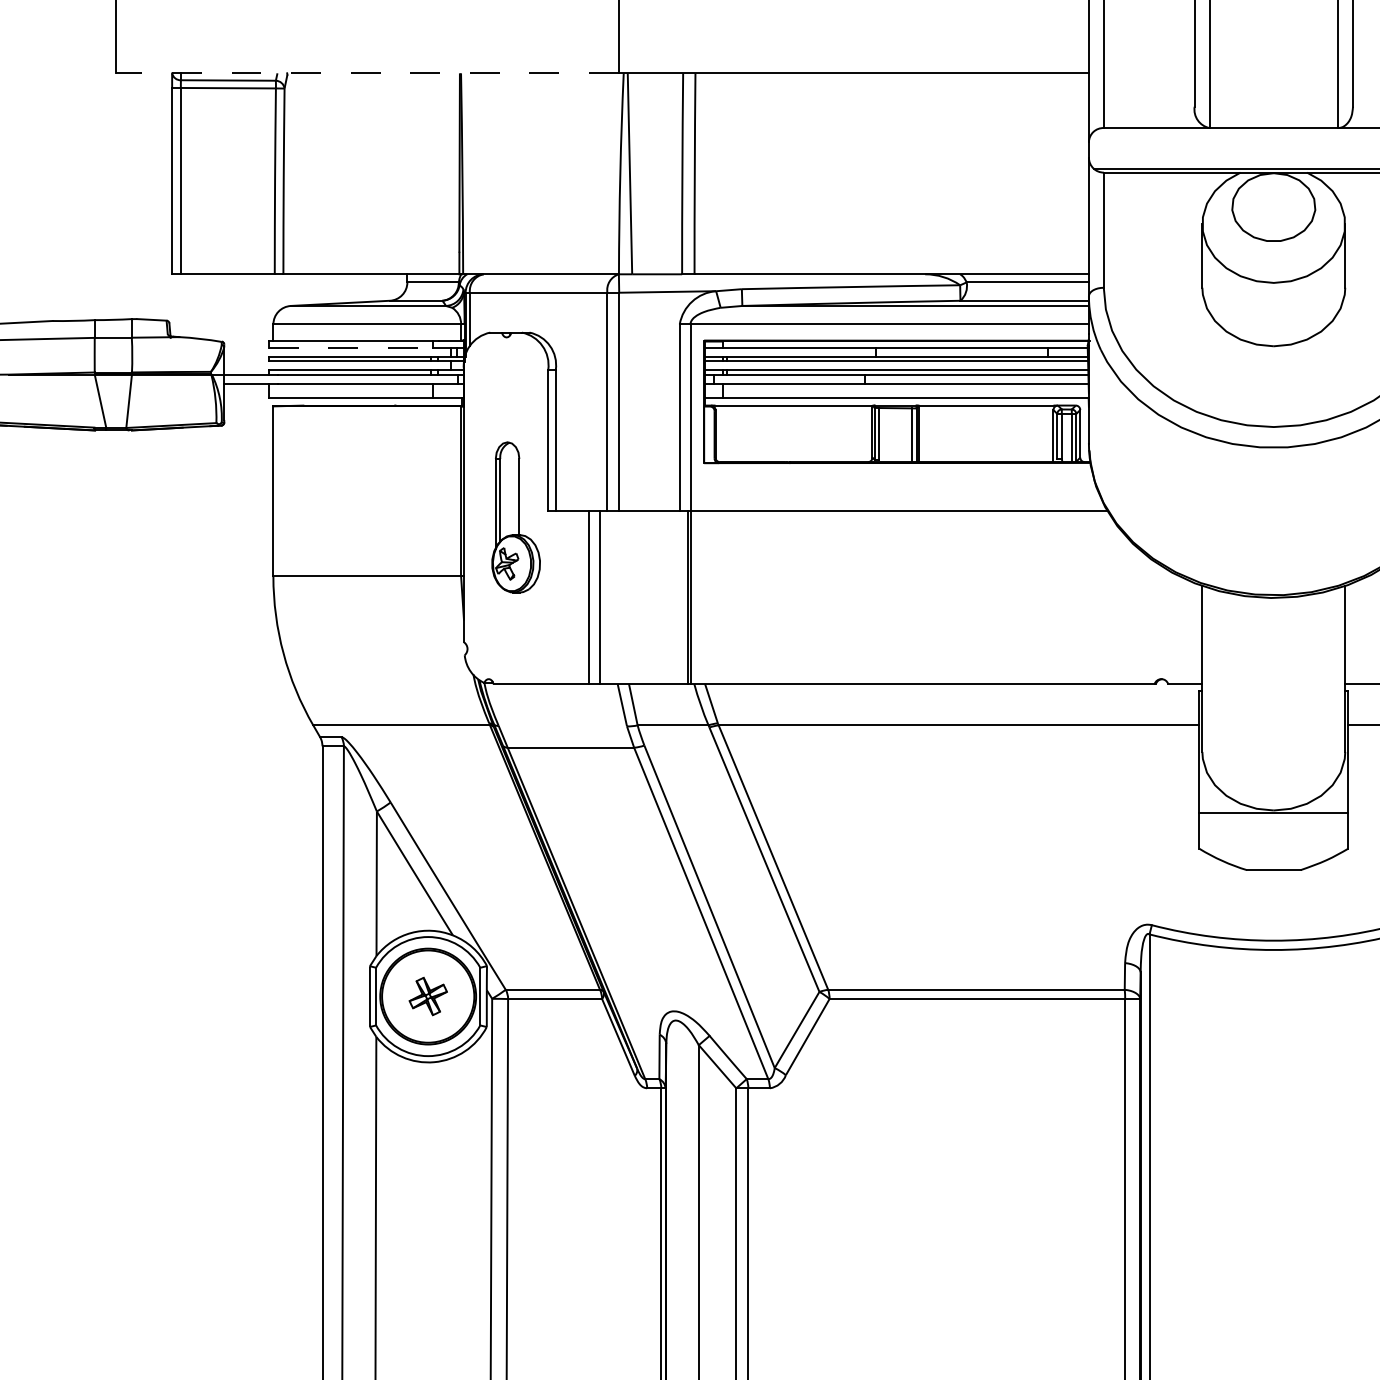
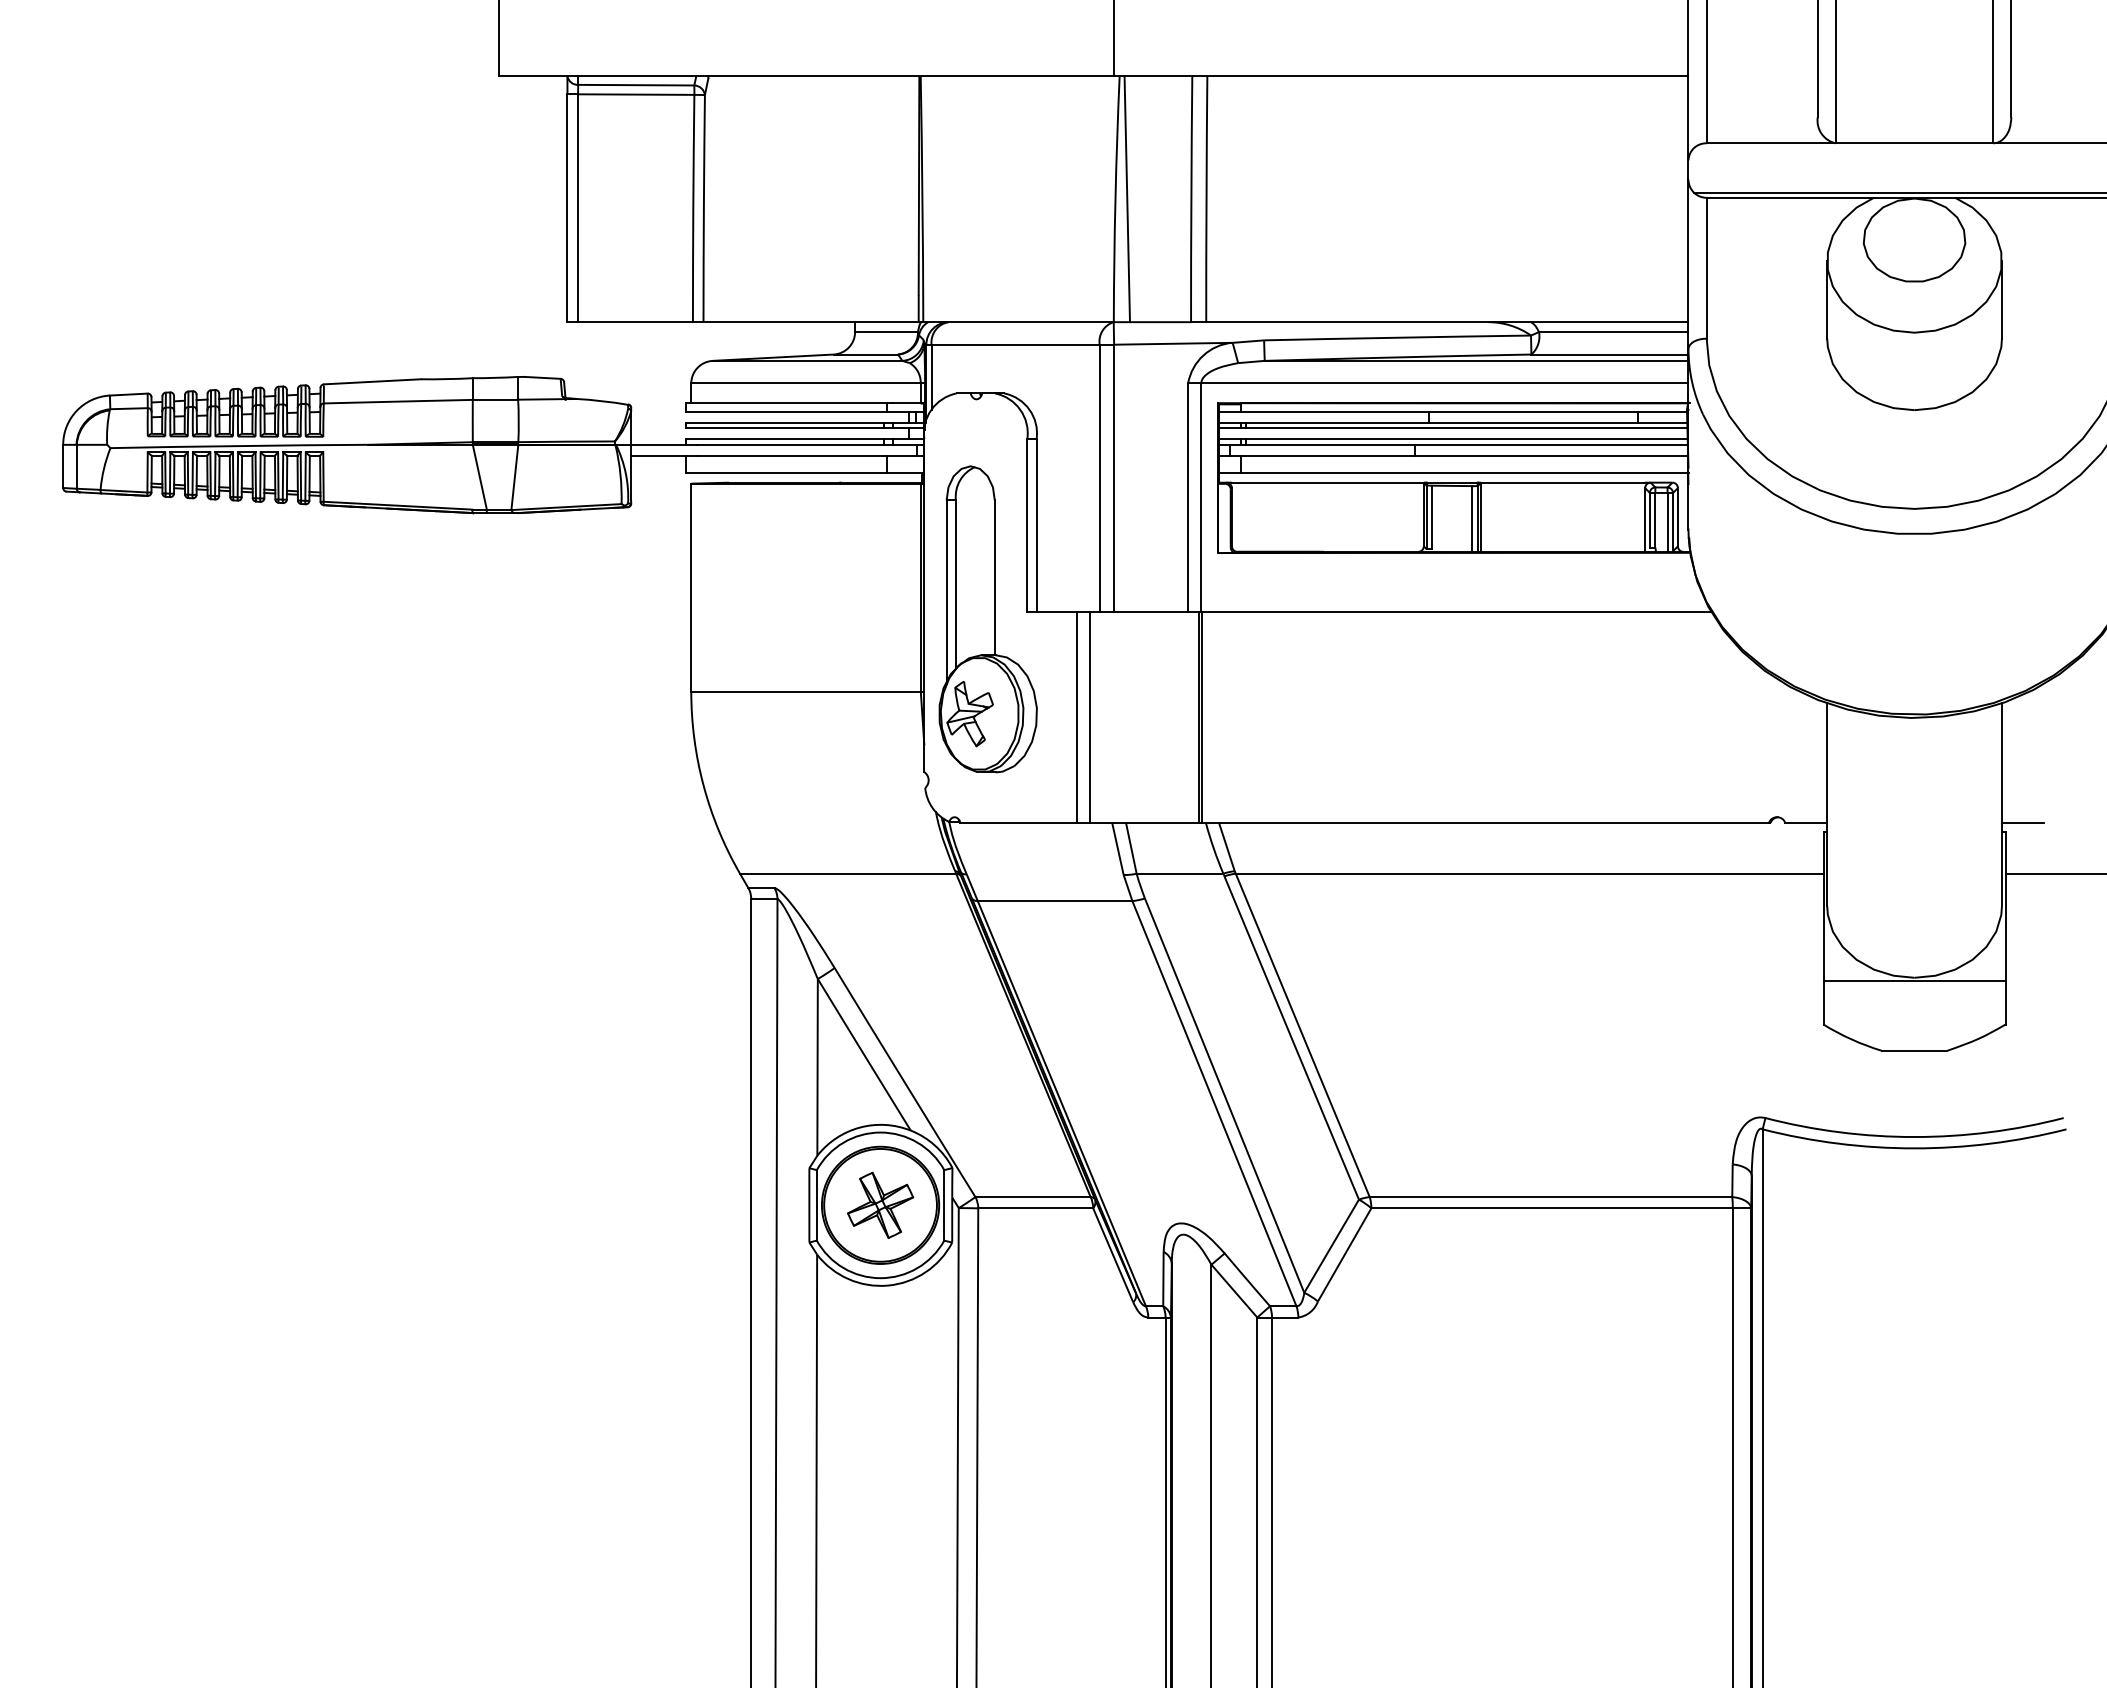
line: (366, 73) -> (805, 76), dashed -> solid
line: (351, 348) -> (786, 412), dashed -> solid
part: (515, 517) -> (987, 619), size x1.67
part: (428, 995) -> (880, 1204), size x1.43

